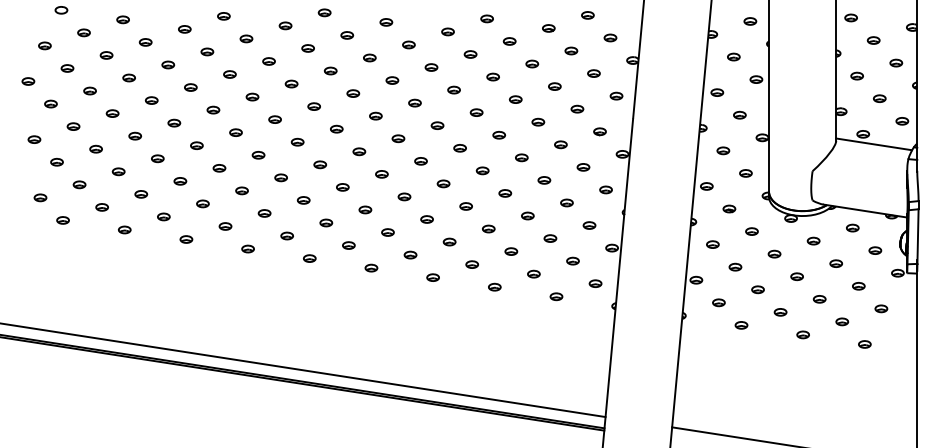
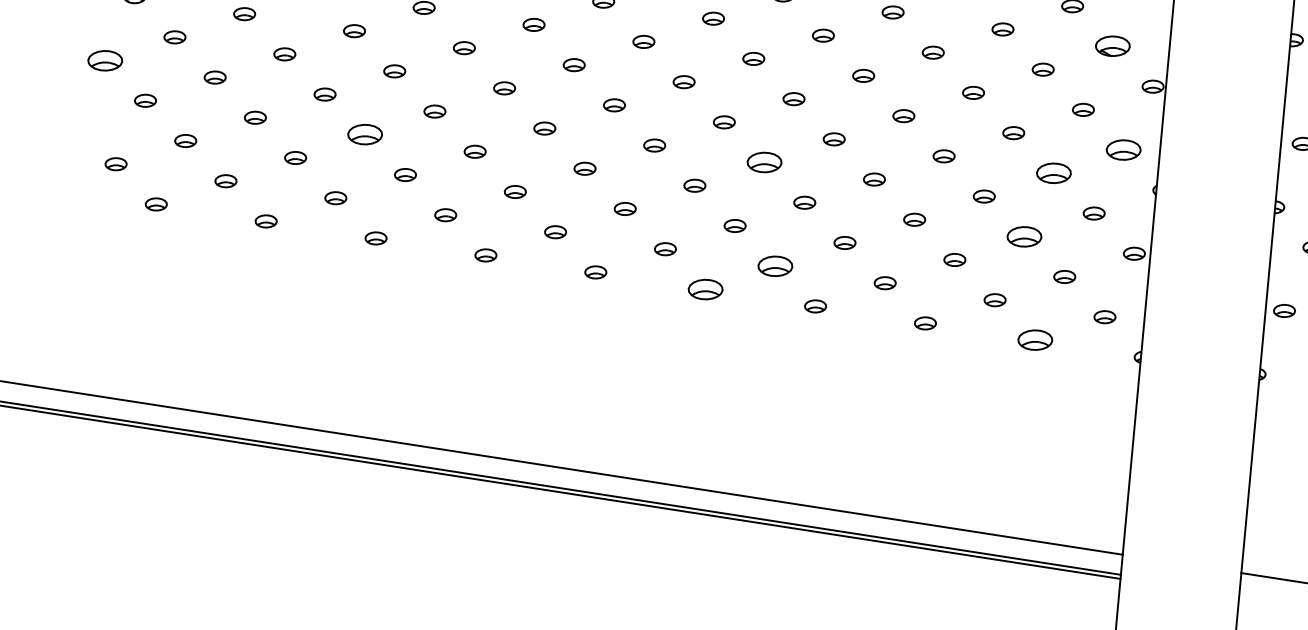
part: (599, 131) -> (1111, 46), size x1.6
part: (34, 139) -> (105, 60), size x1.6
part: (180, 181) -> (365, 135), size x1.6
part: (605, 189) -> (1122, 149), size x1.6
part: (404, 196) -> (764, 161), size x1.6
part: (566, 202) -> (1053, 172), size x1.6
part: (550, 238) -> (1024, 236), size x1.6
part: (410, 254) -> (775, 265), size x1.6
part: (371, 267) -> (705, 288), size x1.6
part: (556, 296) -> (1035, 339), size x1.6

